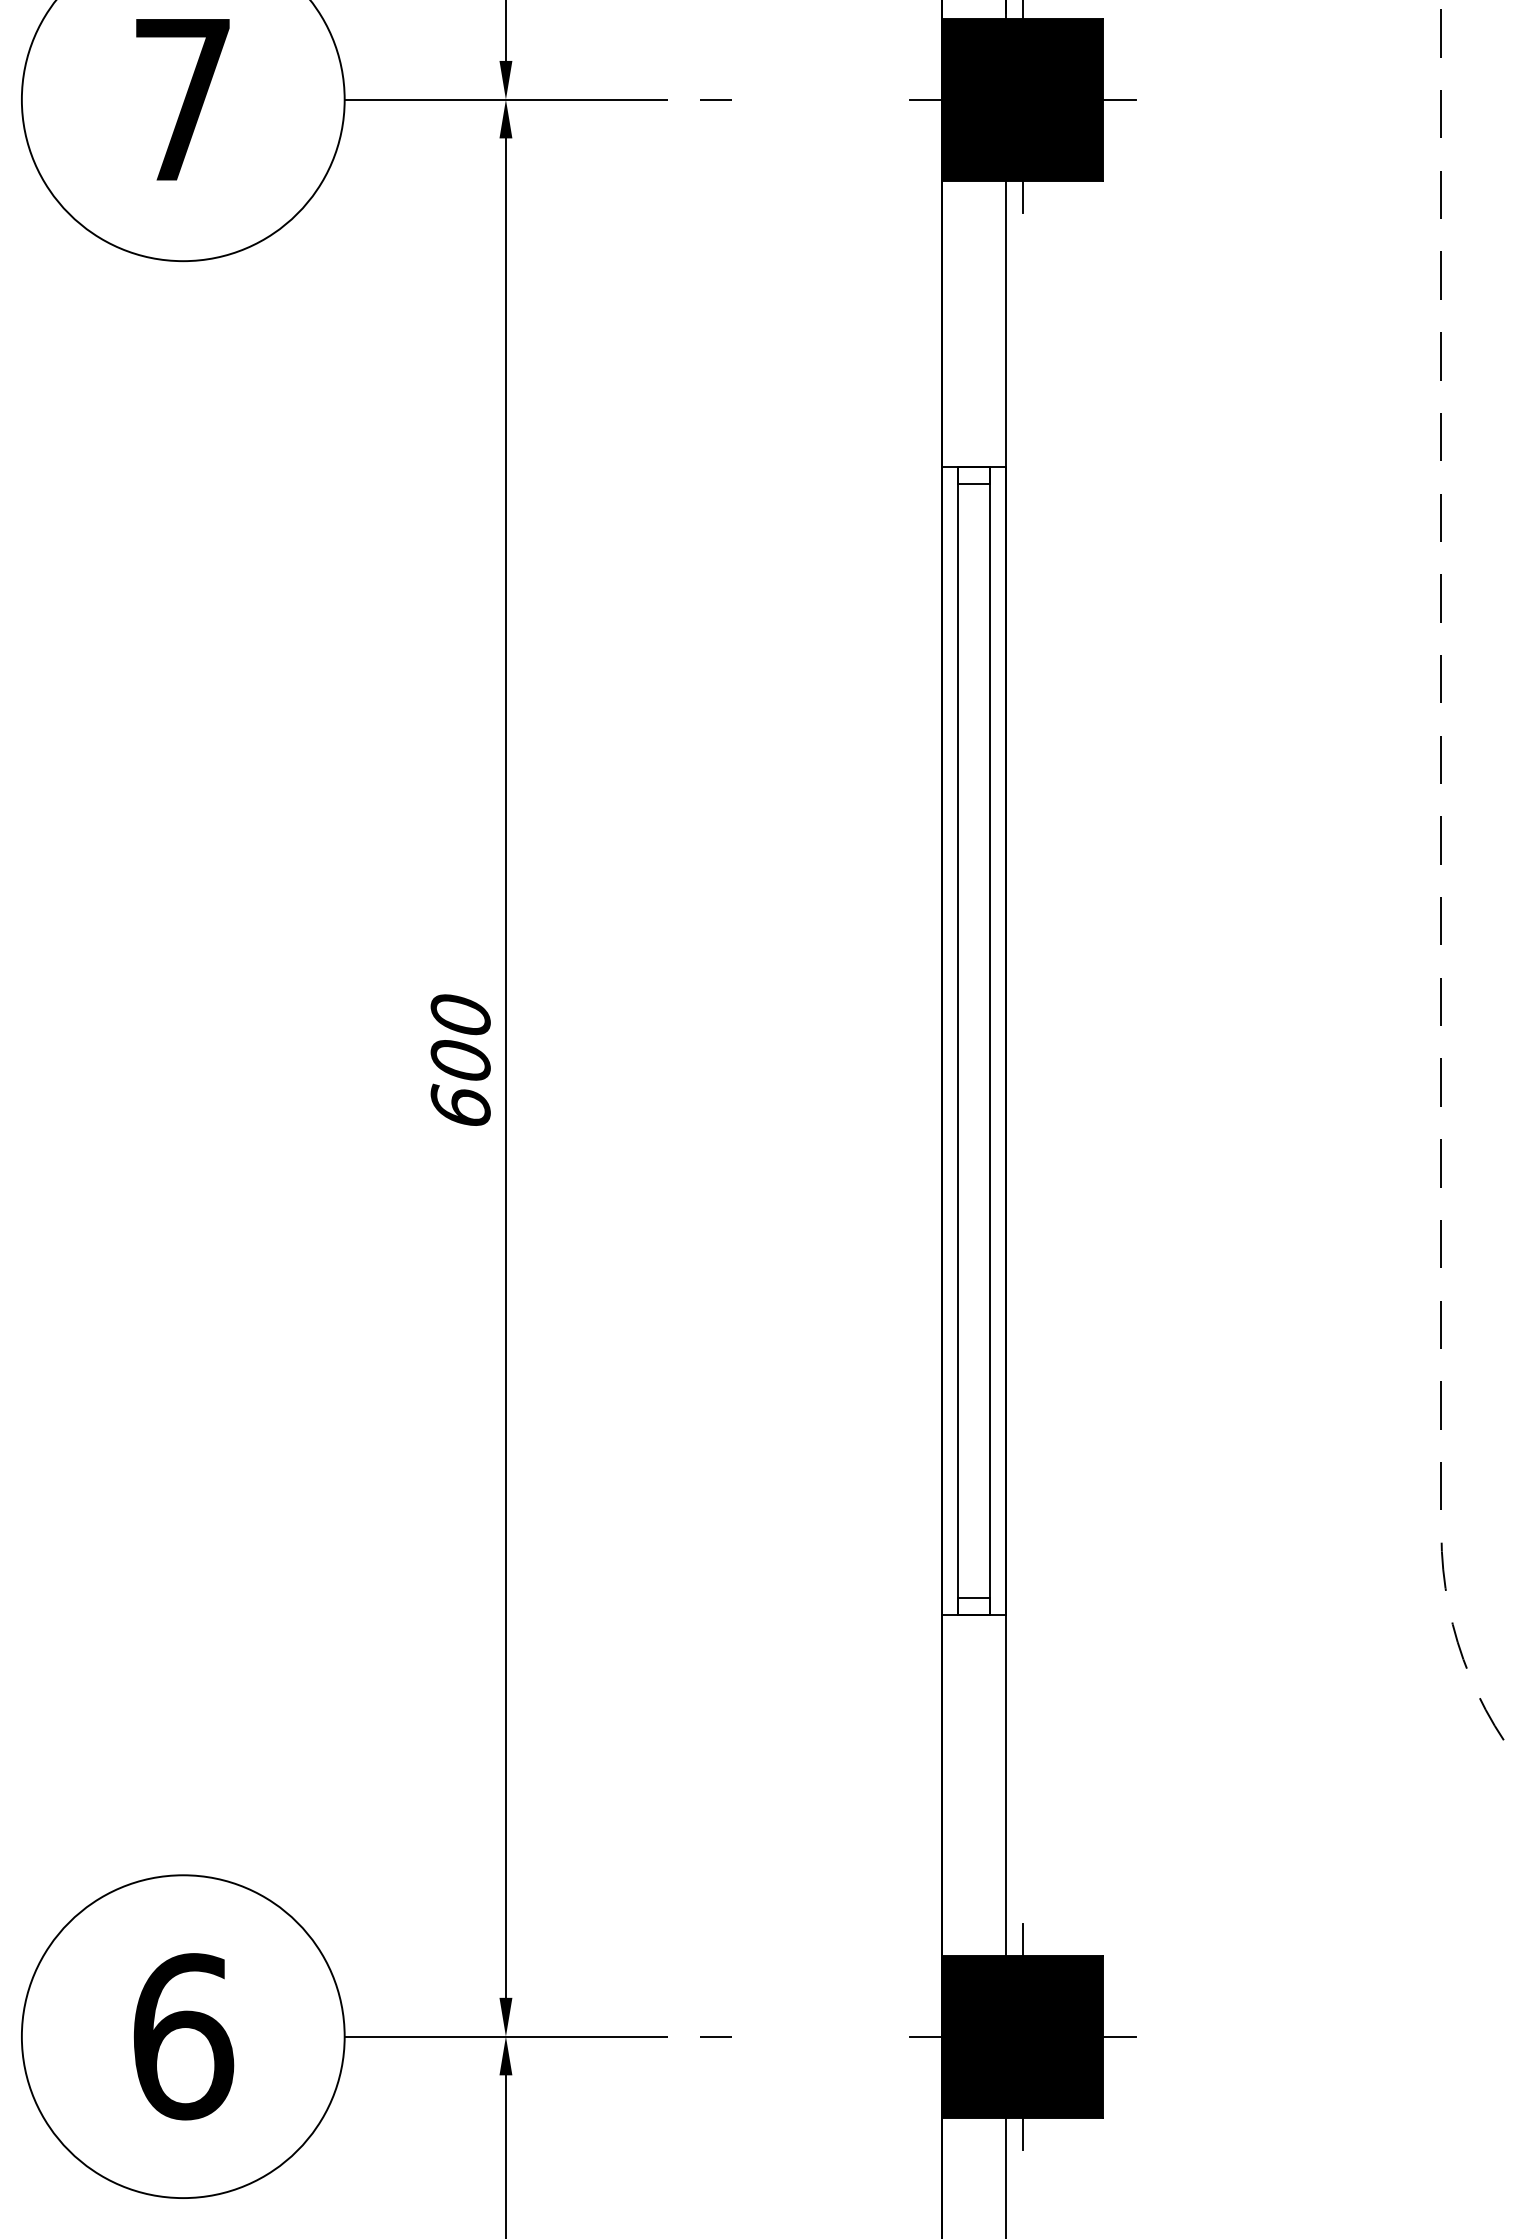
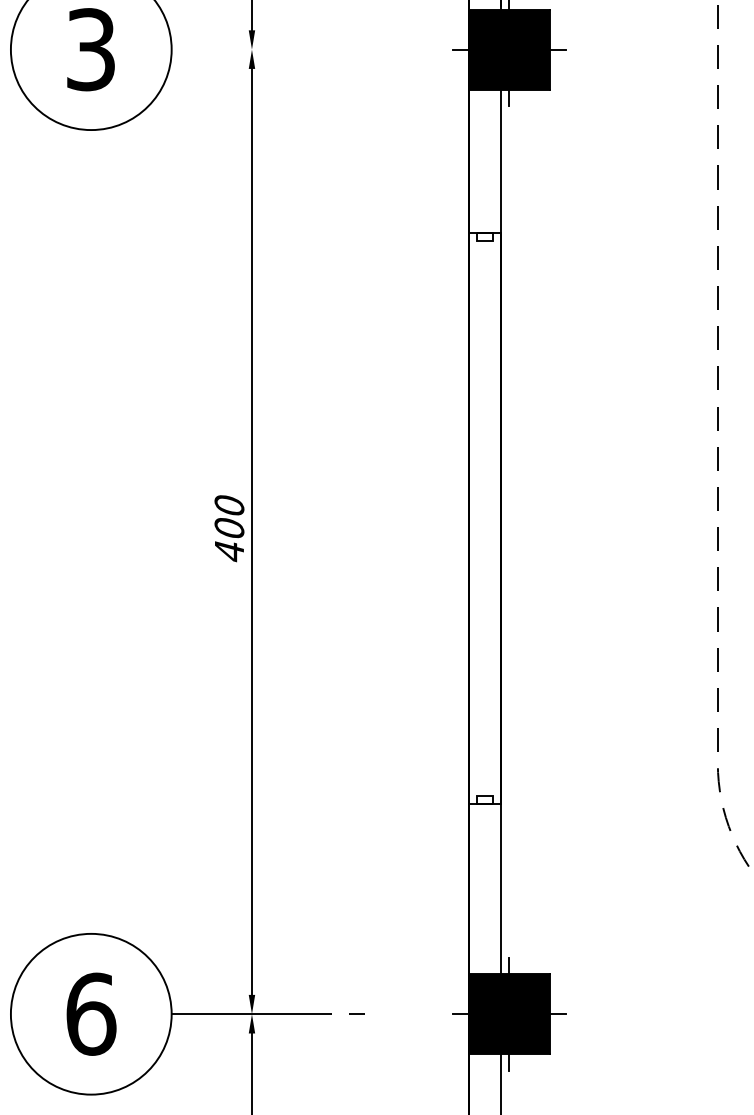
text: (181, 99) -> (90, 49), 7 -> 3
line: (539, 99) -> (268, 49), removed
line: (958, 1041) -> (477, 518), removed
line: (990, 1041) -> (493, 518), removed
text: (460, 1105) -> (229, 550), 600 -> 400

